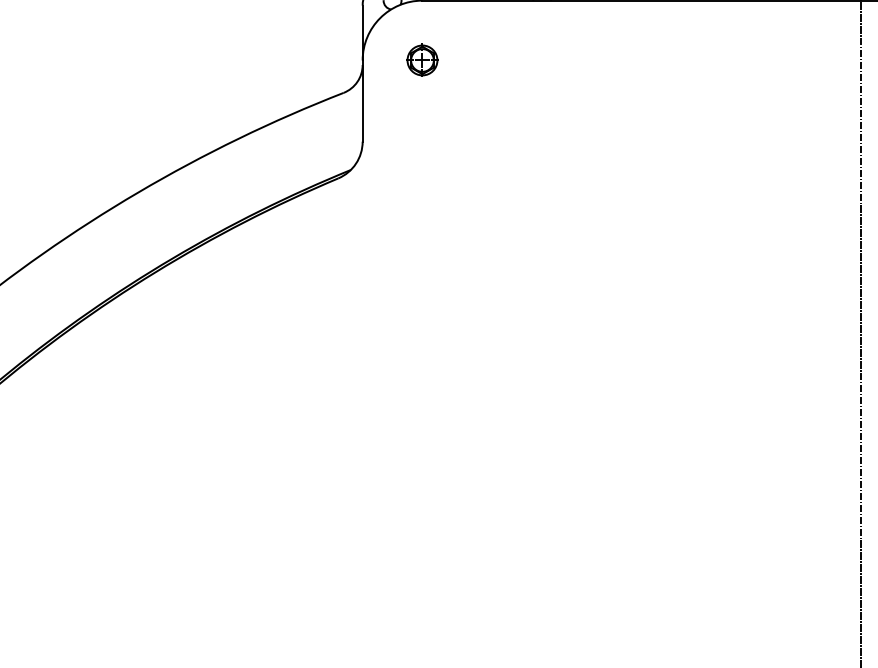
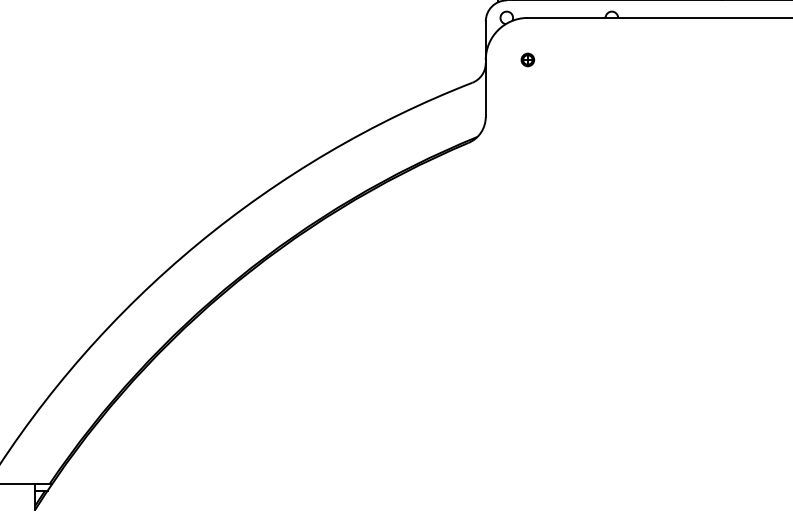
part: (422, 59) -> (527, 59), size x0.6

